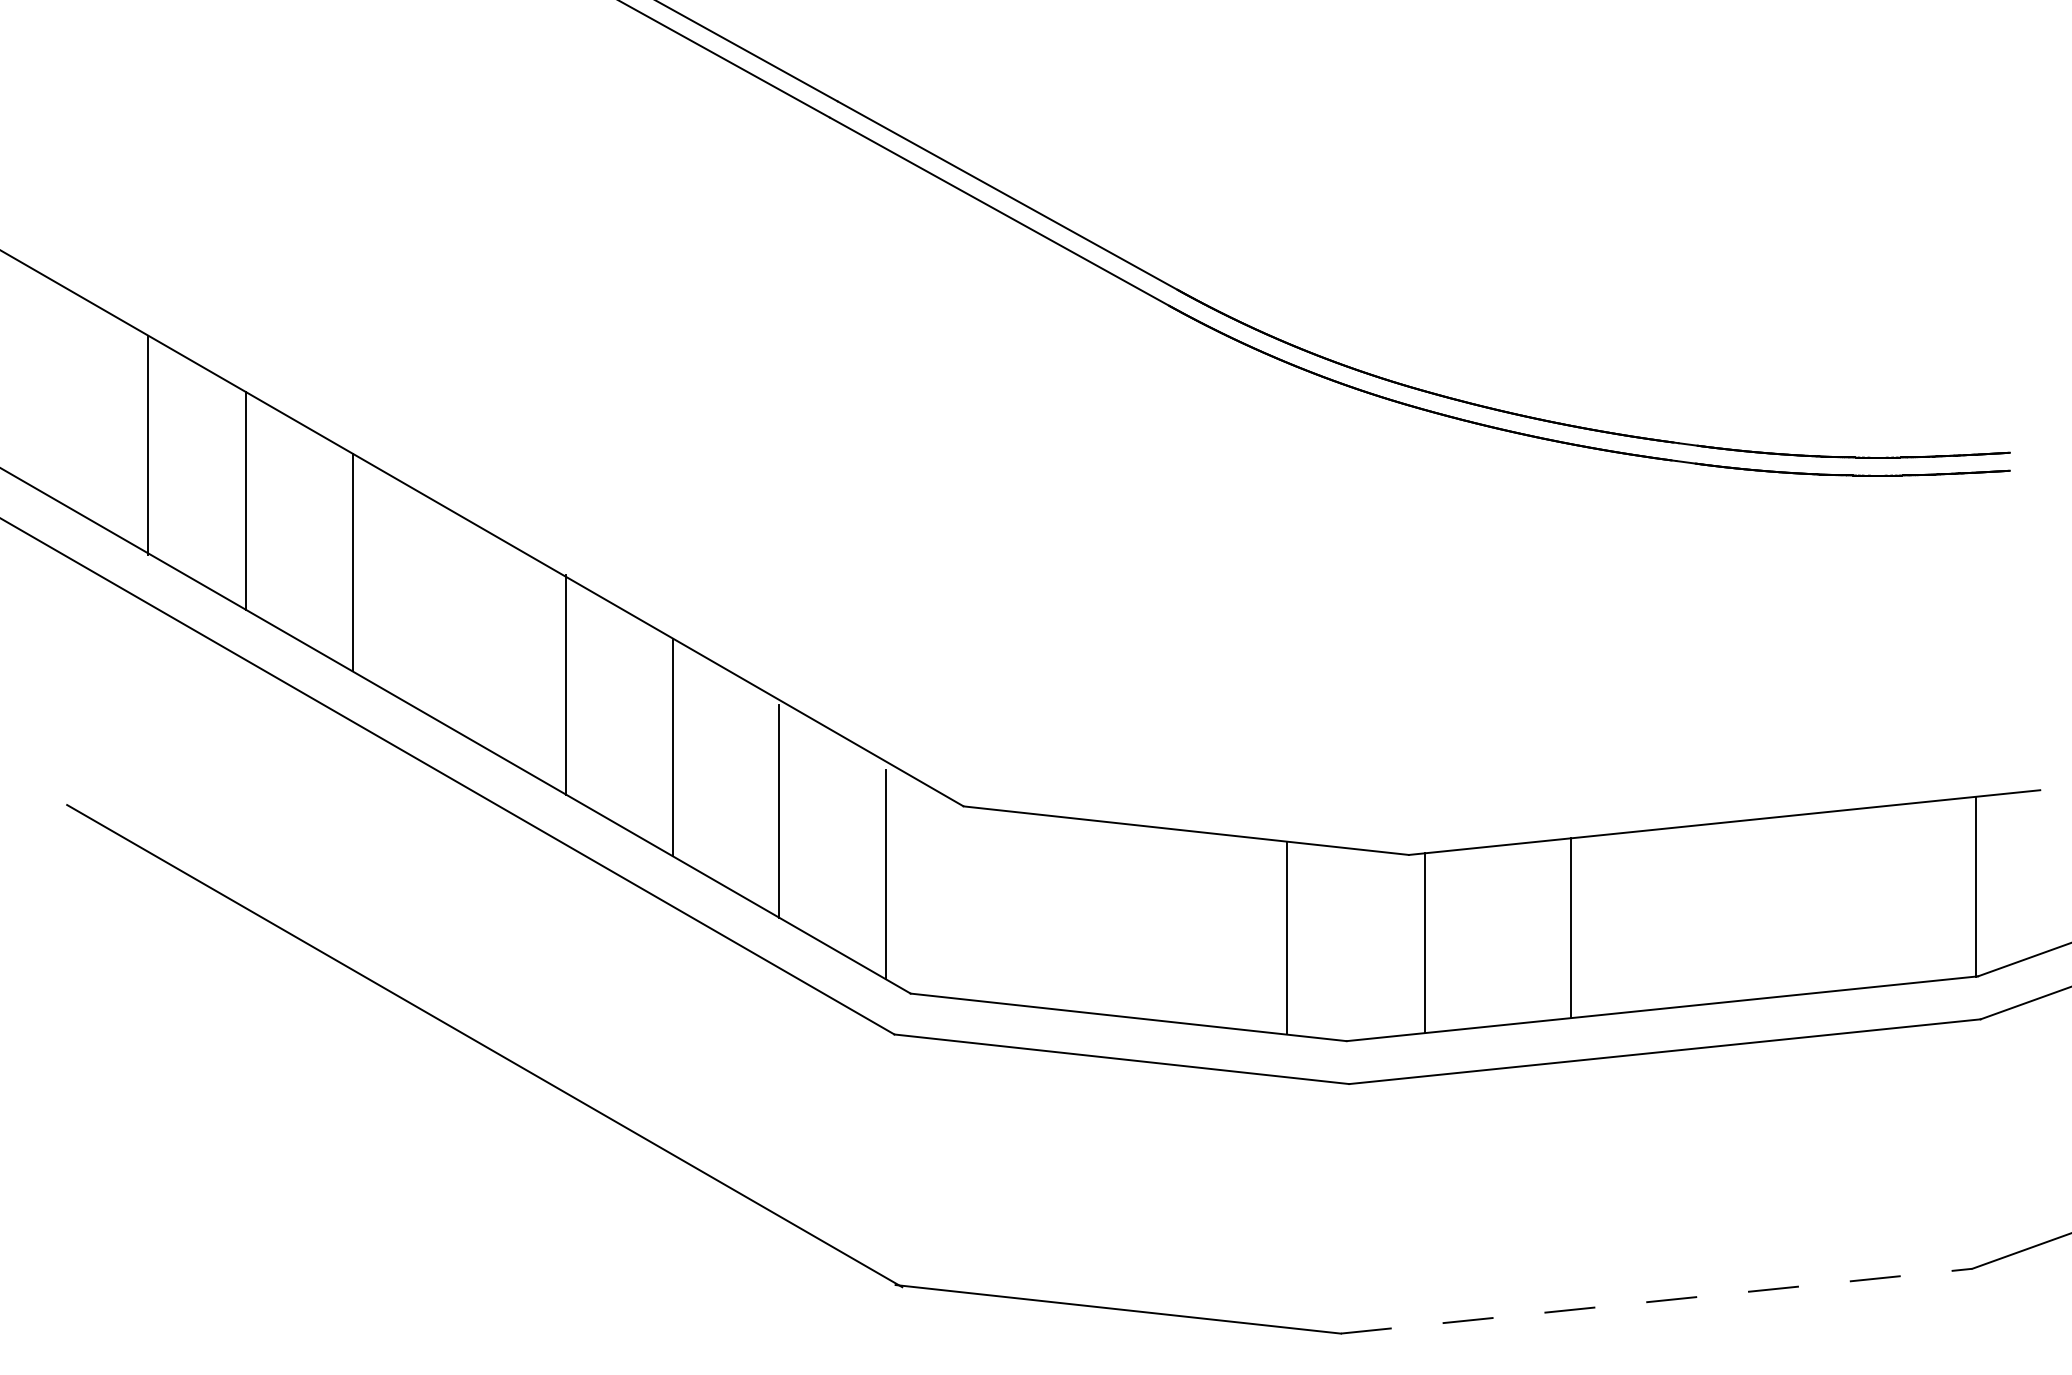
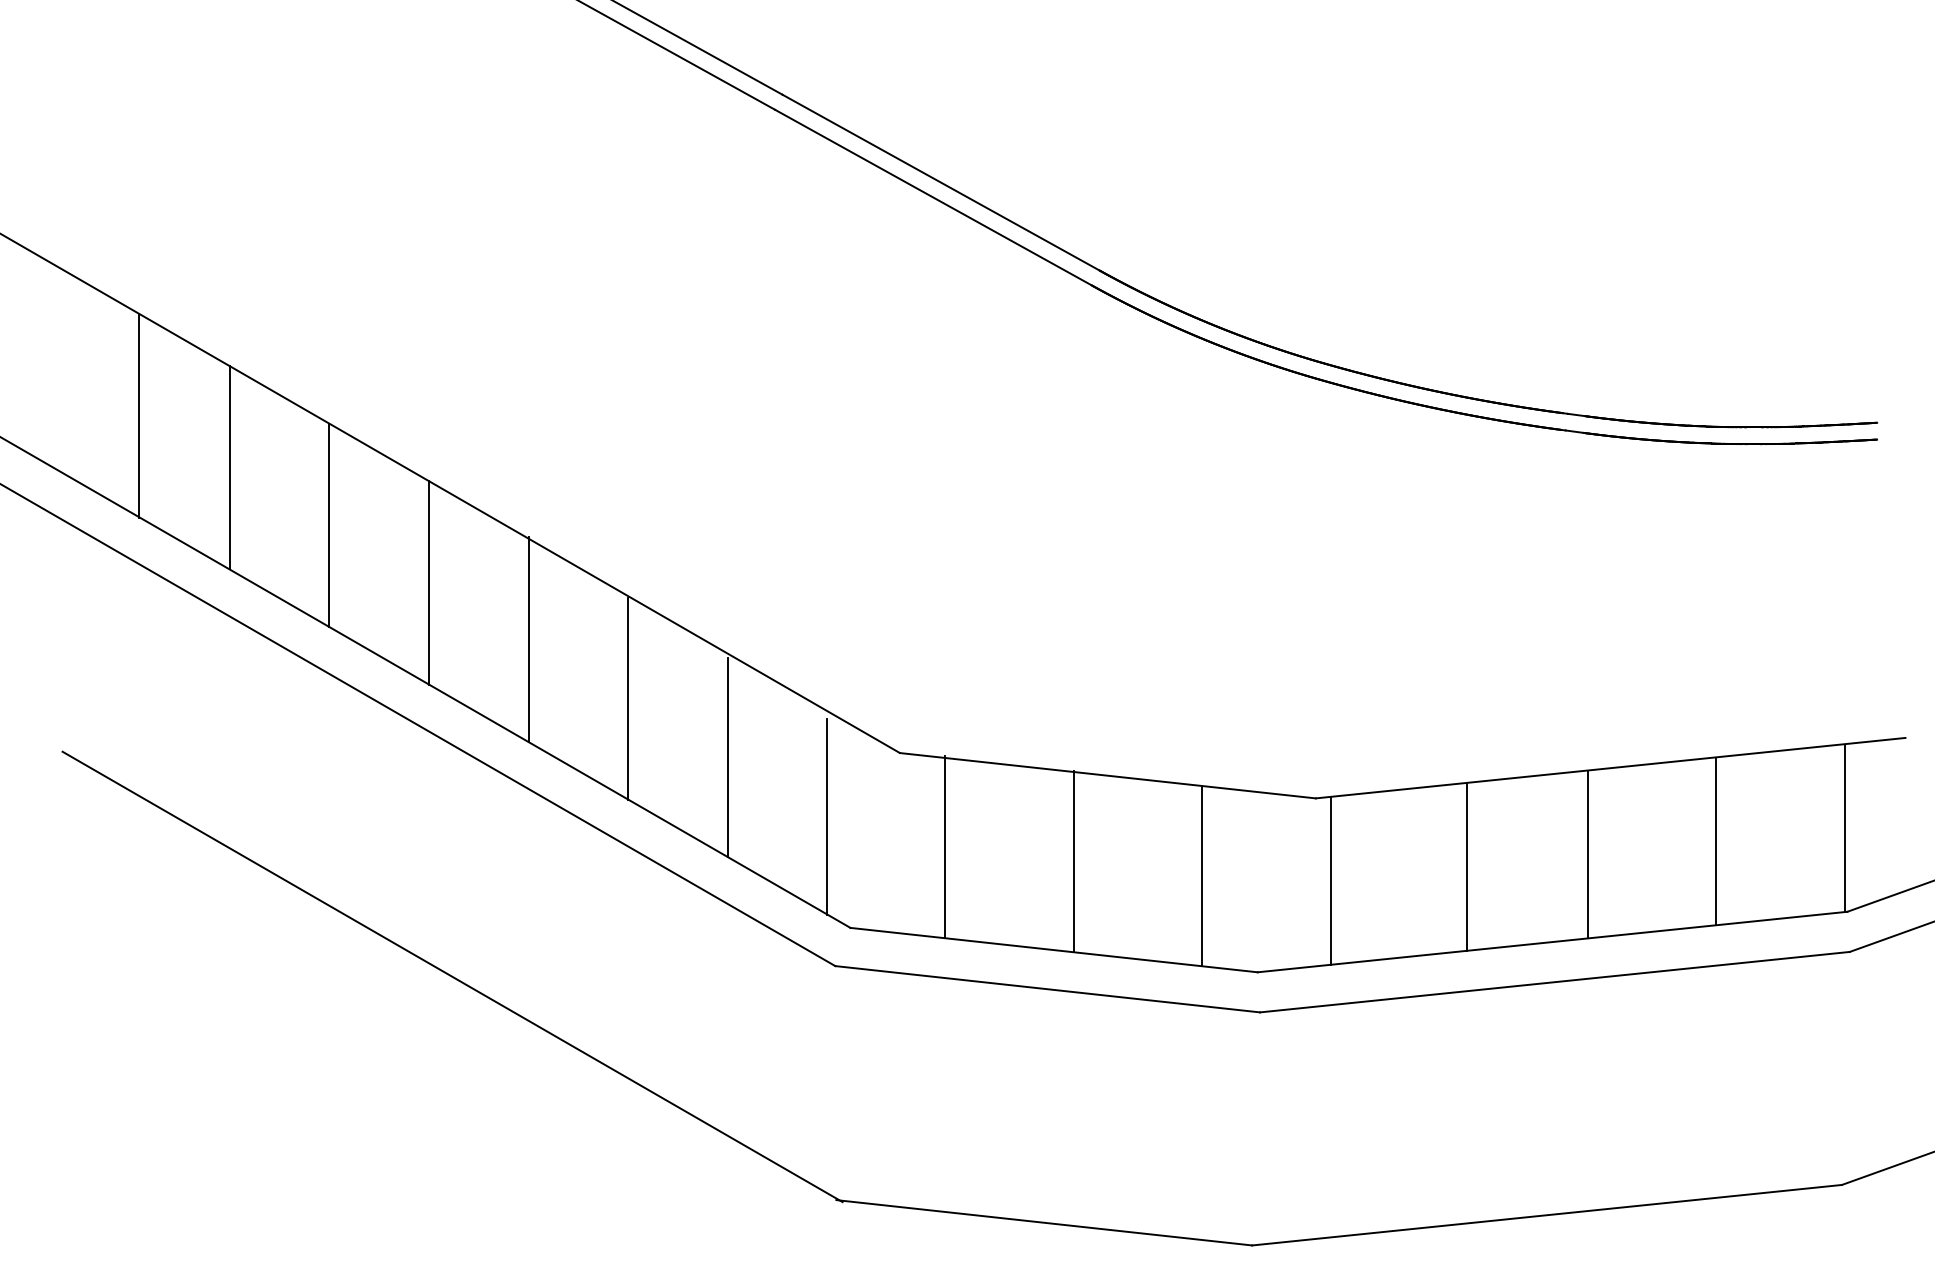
line: (459, 624) -> (429, 583), added
line: (1837, 900) -> (1716, 840), added
line: (1012, 906) -> (945, 846), added
line: (1700, 915) -> (1588, 854), added
line: (1149, 922) -> (1073, 861), added
line: (1657, 1301) -> (1547, 1215), dashed -> solid

